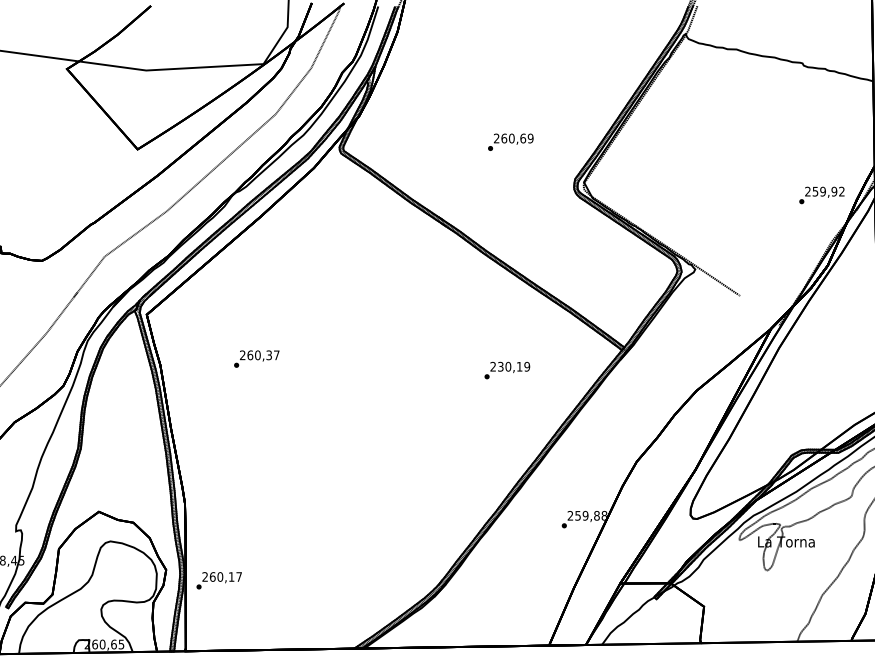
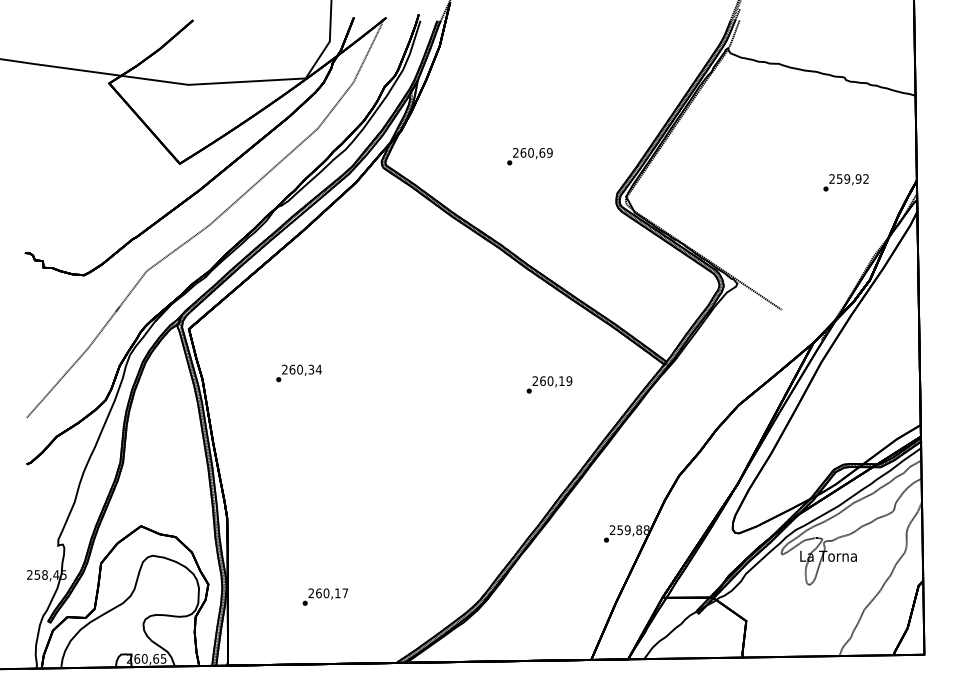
text: (510, 142) -> (529, 156), moved
text: (821, 195) -> (845, 182), moved
text: (276, 355) -> (318, 369), 260,37 -> 260,34
text: (500, 366) -> (542, 380), 230,19 -> 260,19
text: (218, 580) -> (324, 596), moved

